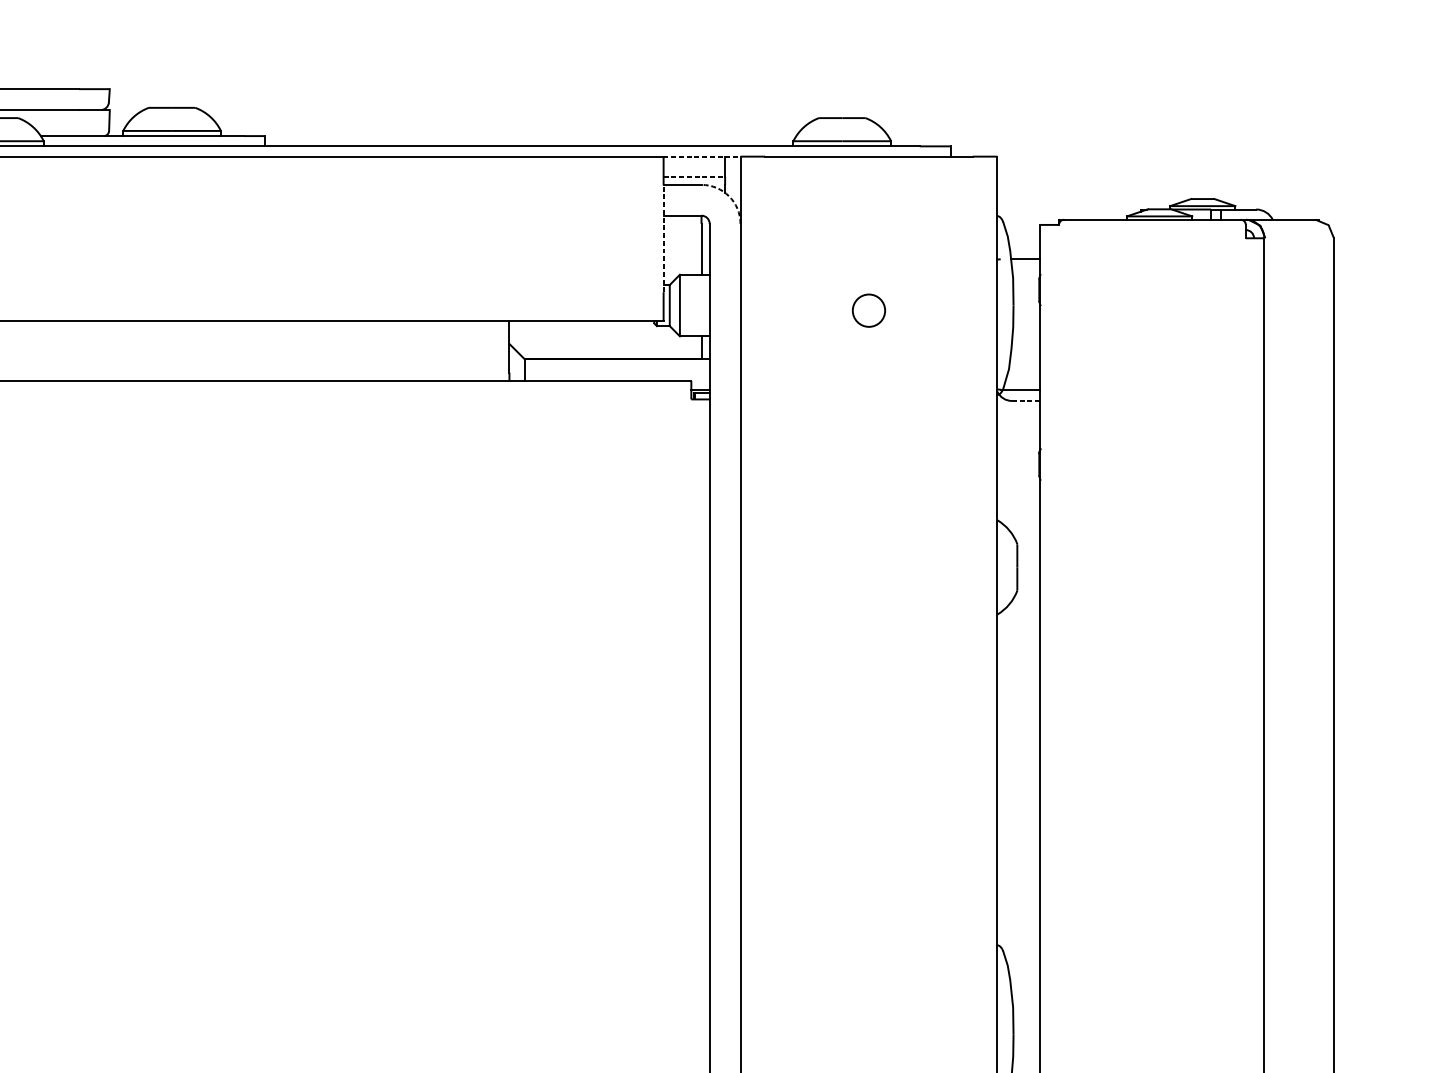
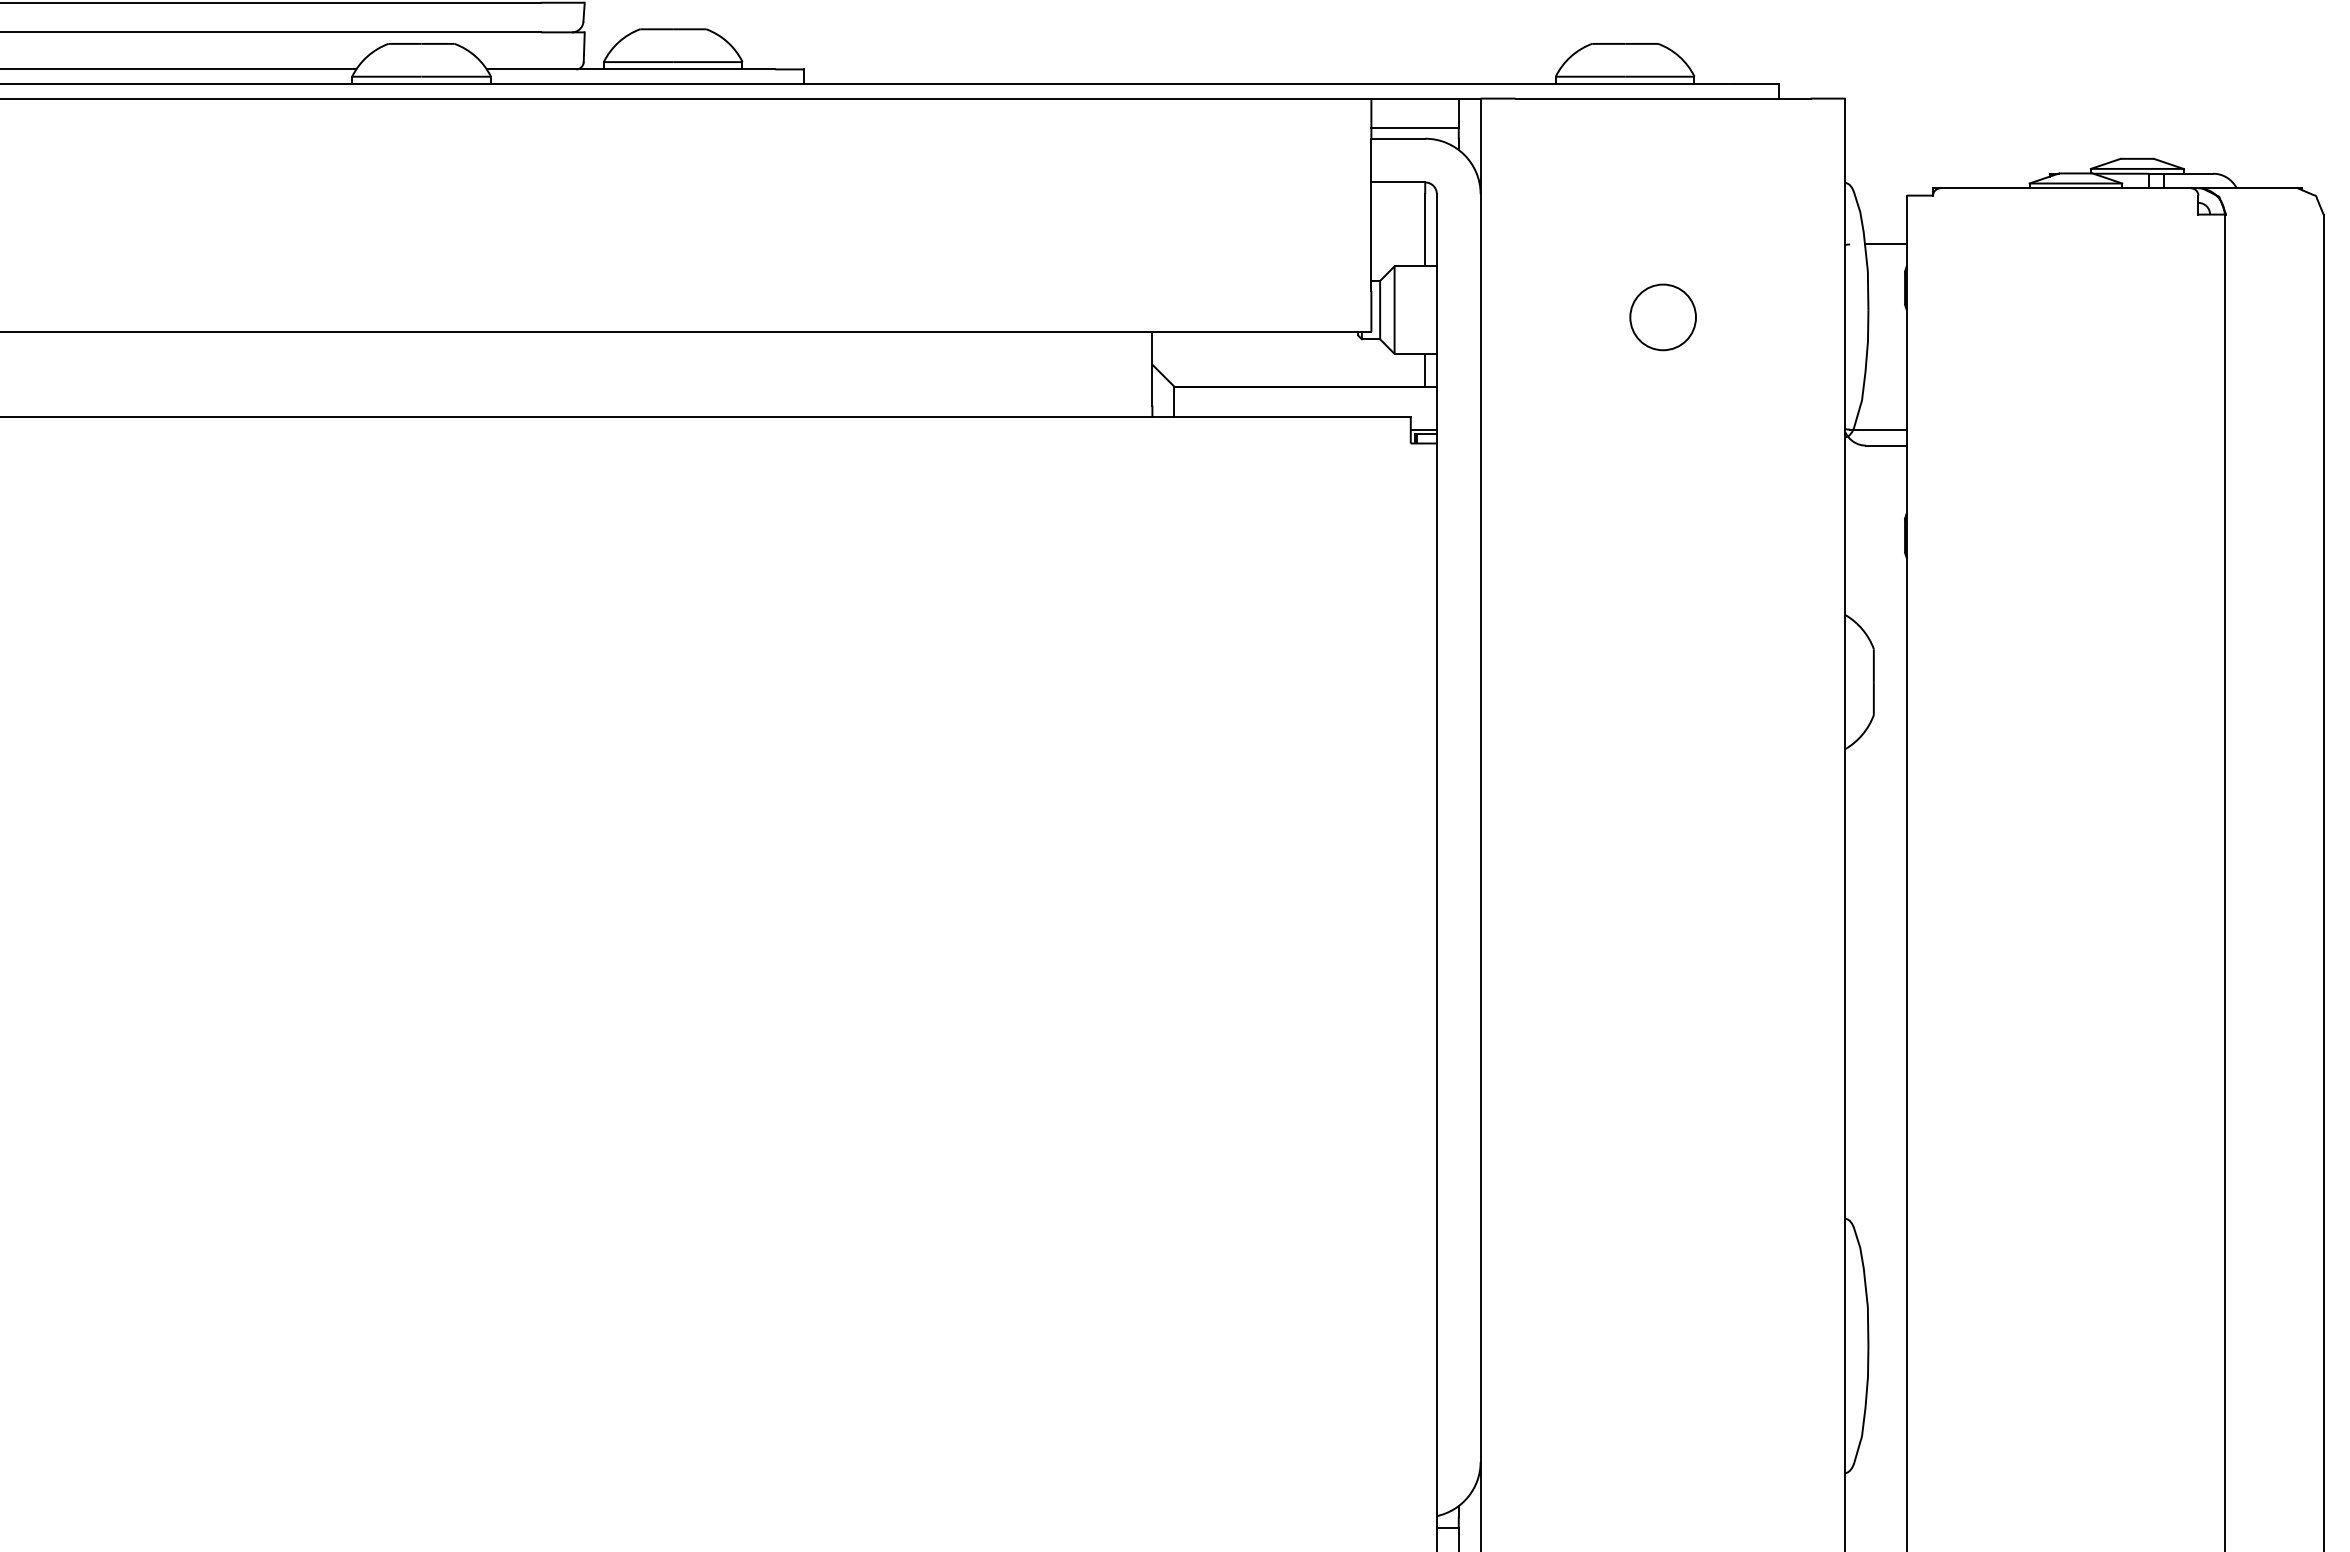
line: (701, 156) -> (1425, 98), dashed -> solid
line: (694, 176) -> (1415, 127), dashed -> solid
arc: (729, 195) -> (1464, 154), dashed -> solid
line: (663, 238) -> (1371, 215), dashed -> solid
circle: (868, 310) -> (1662, 317), size x1.43
line: (1026, 400) -> (1886, 445), dashed -> solid

